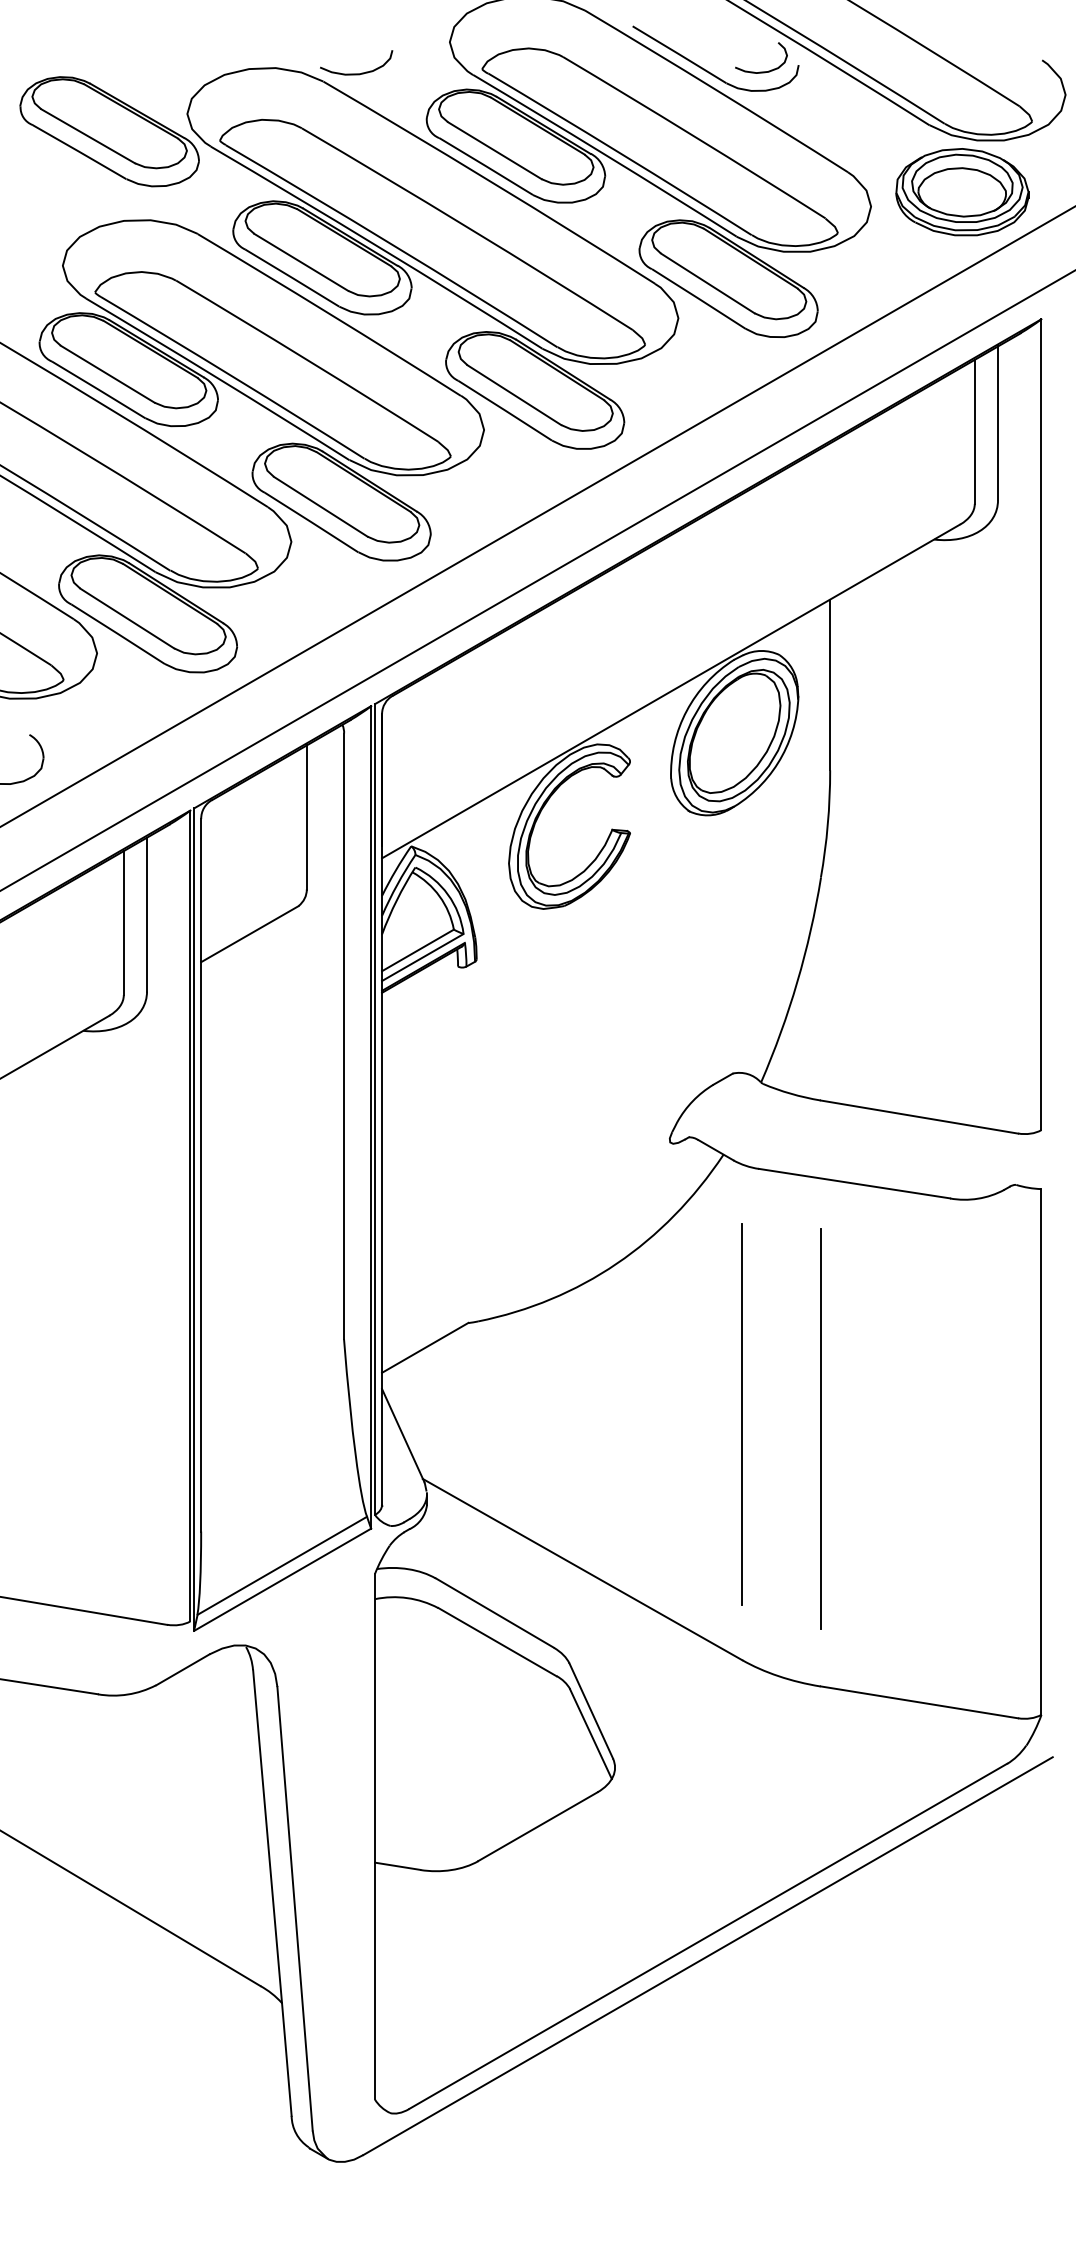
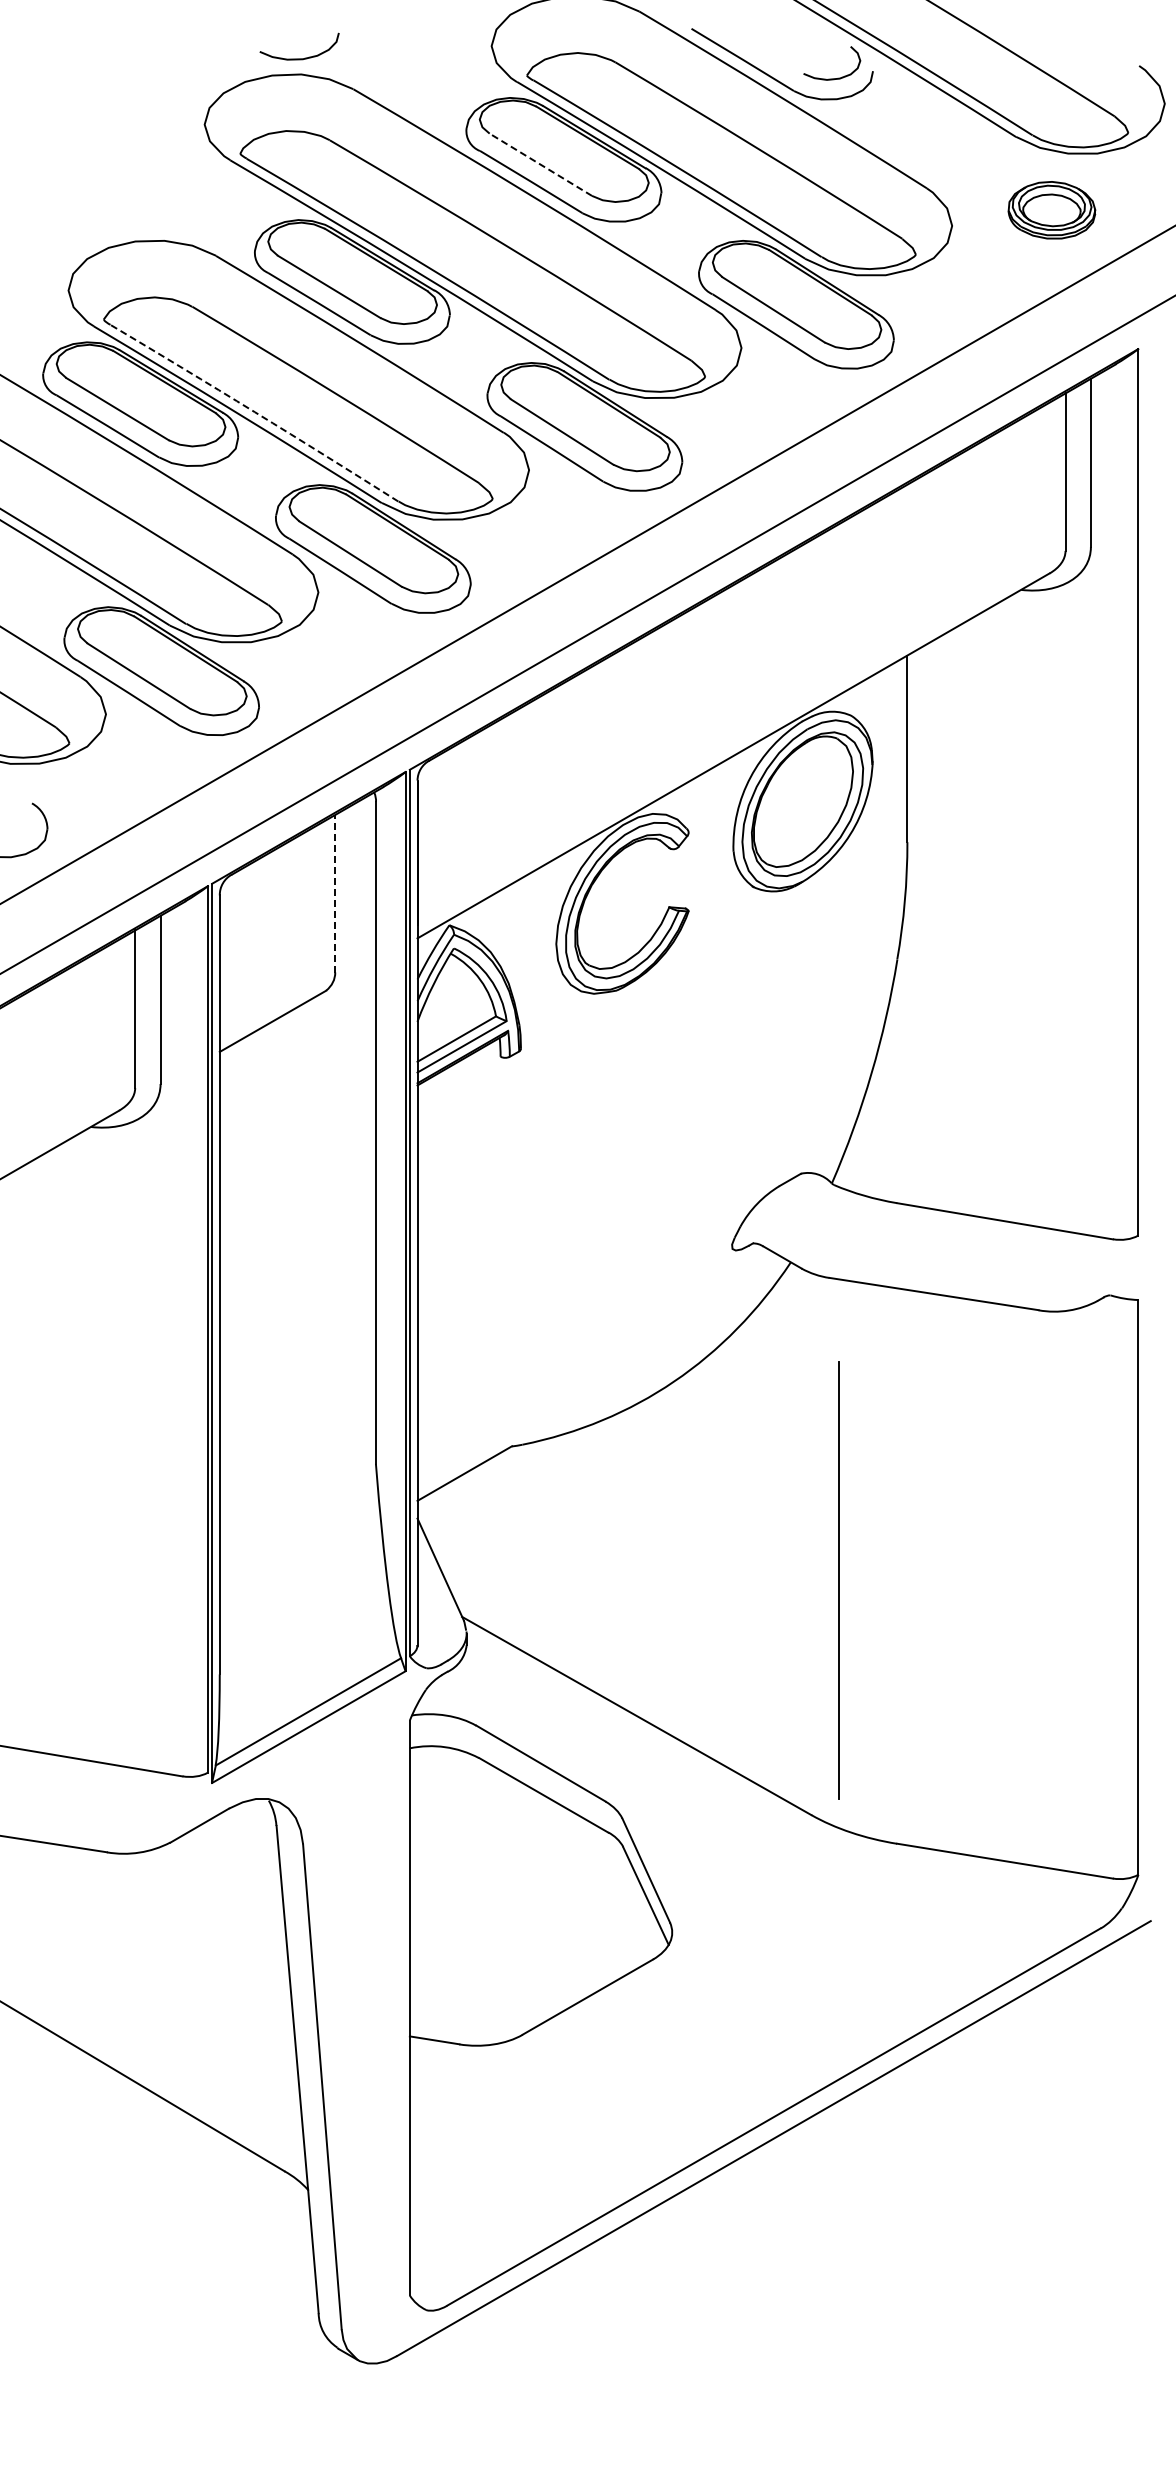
curve: (356, 73) -> (299, 58), moved
part: (109, 131) -> (119, 143), removed
line: (494, 150) -> (540, 164), solid -> dashed
part: (961, 192) -> (1051, 210), size x0.6
arc: (232, 377) -> (254, 412), solid -> dashed
line: (307, 817) -> (335, 893), solid -> dashed
line: (742, 1414) -> (811, 1546), removed
line: (820, 1429) -> (838, 1580), moved

